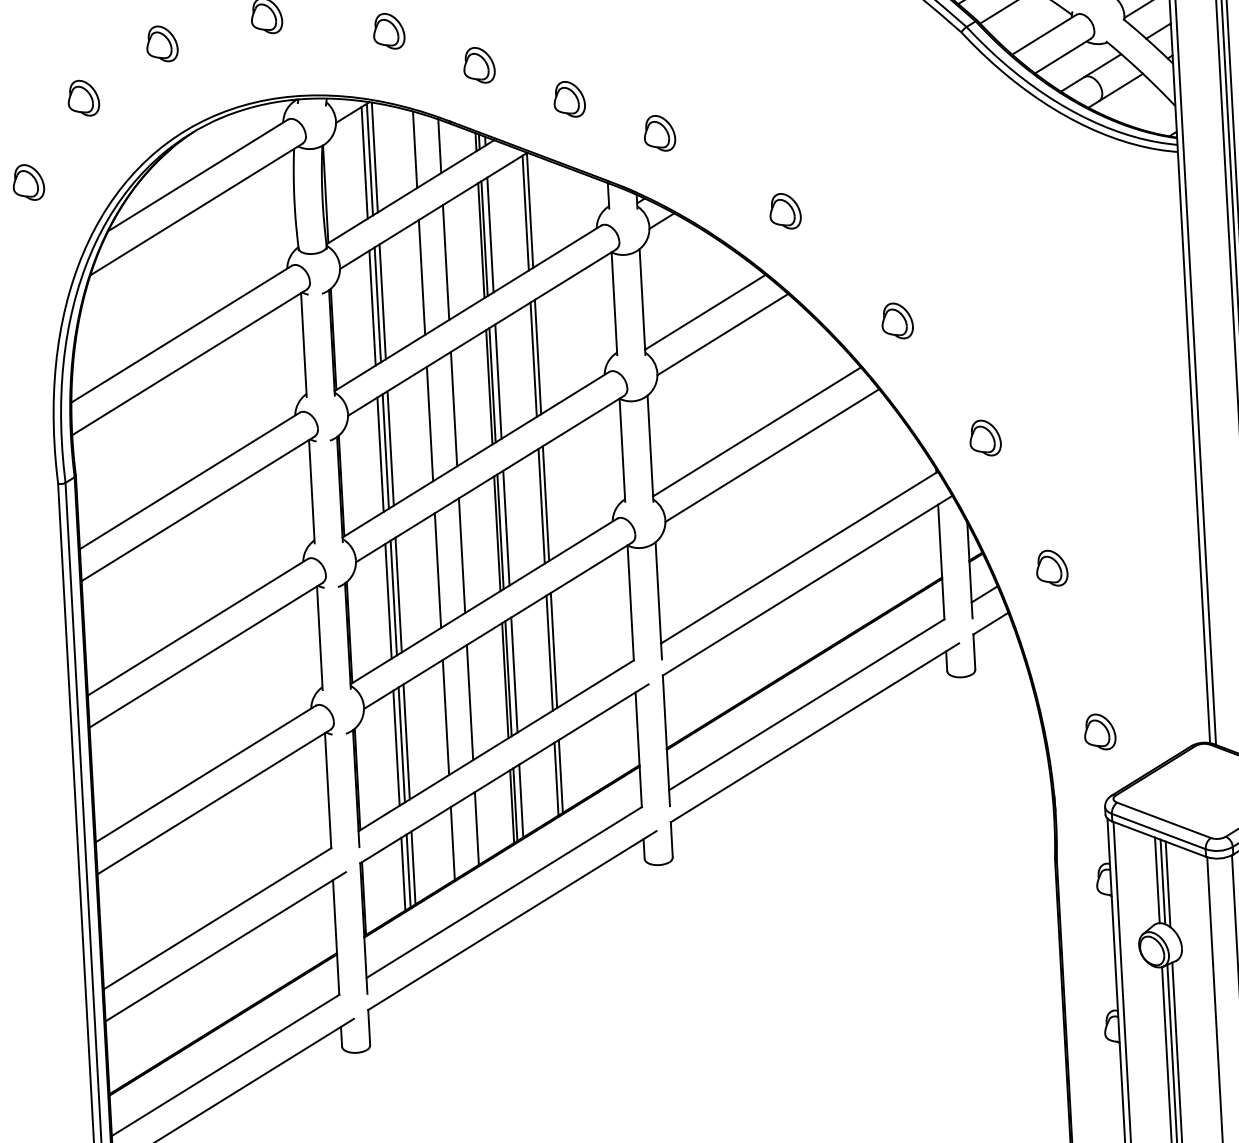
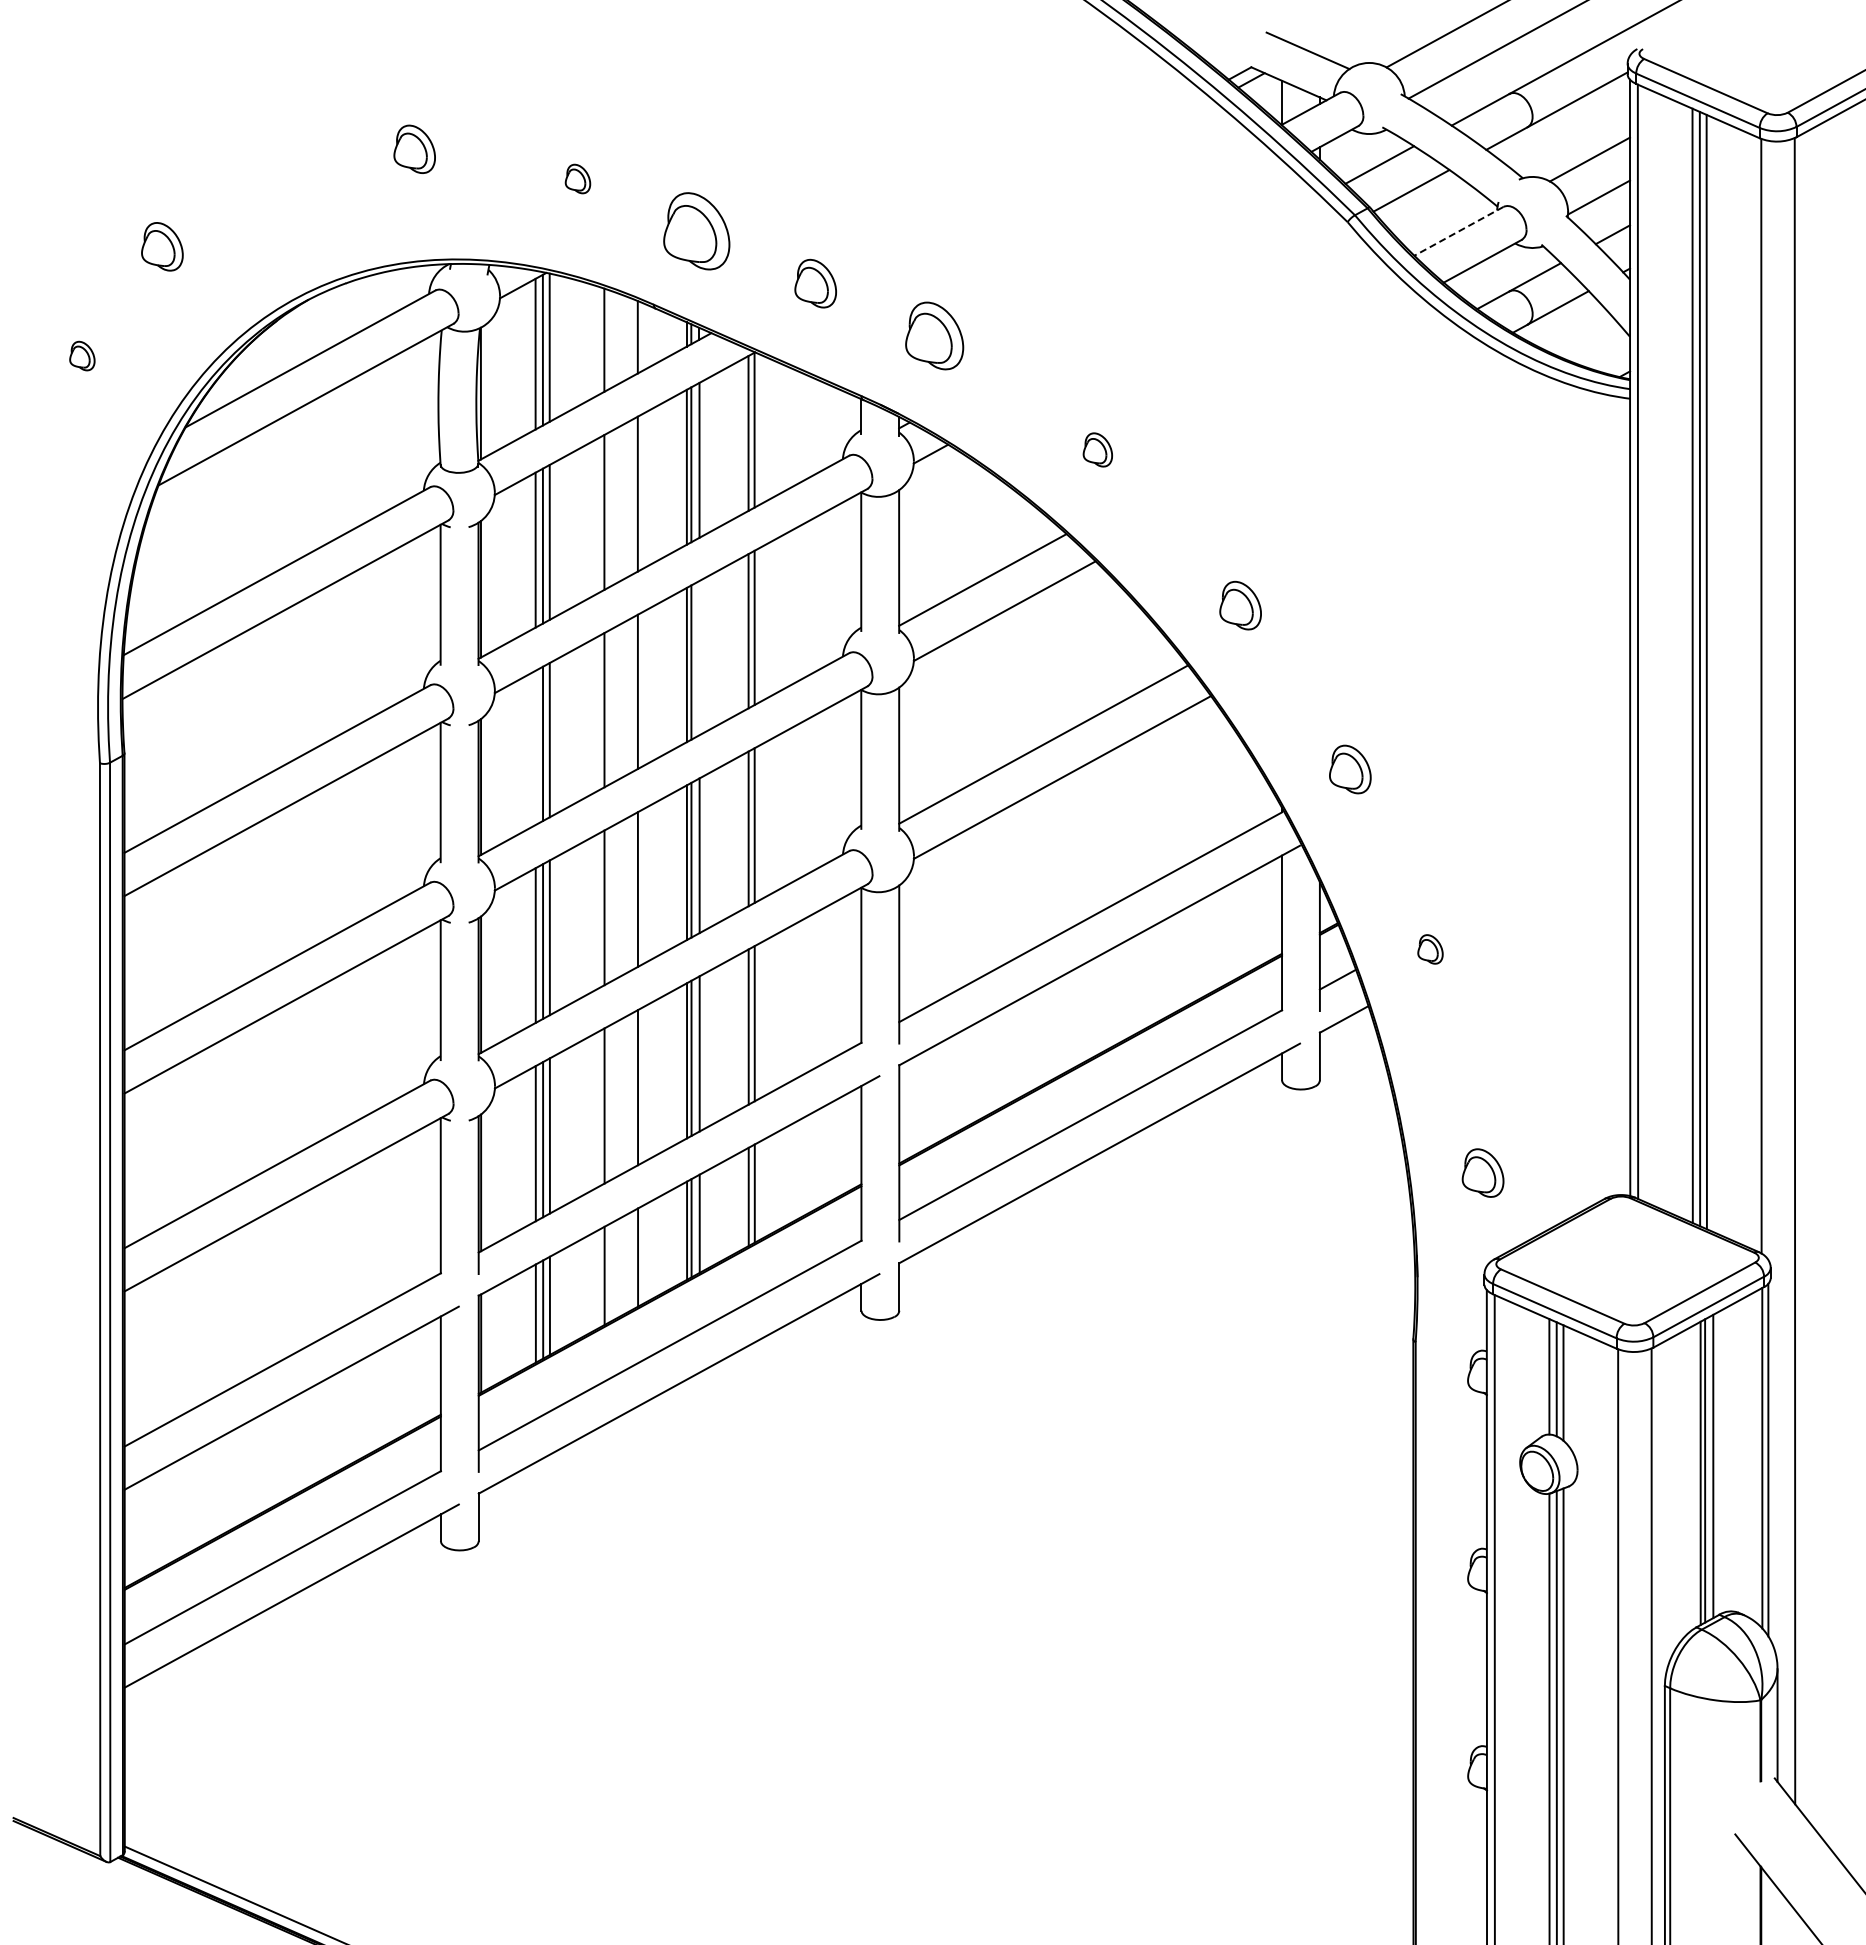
part: (388, 30) -> (577, 178), size x0.6
line: (1043, 34) -> (1458, 231), solid -> dashed
part: (161, 43) -> (271, 179), removed
part: (479, 65) -> (696, 231), size x1.6
part: (659, 133) -> (934, 335), size x1.4
part: (28, 182) -> (82, 355), size x0.6
part: (785, 211) -> (1097, 449), size x0.7
line: (498, 381) -> (699, 657), removed
line: (380, 454) -> (535, 747), removed
part: (1052, 568) -> (1430, 949), size x0.6

